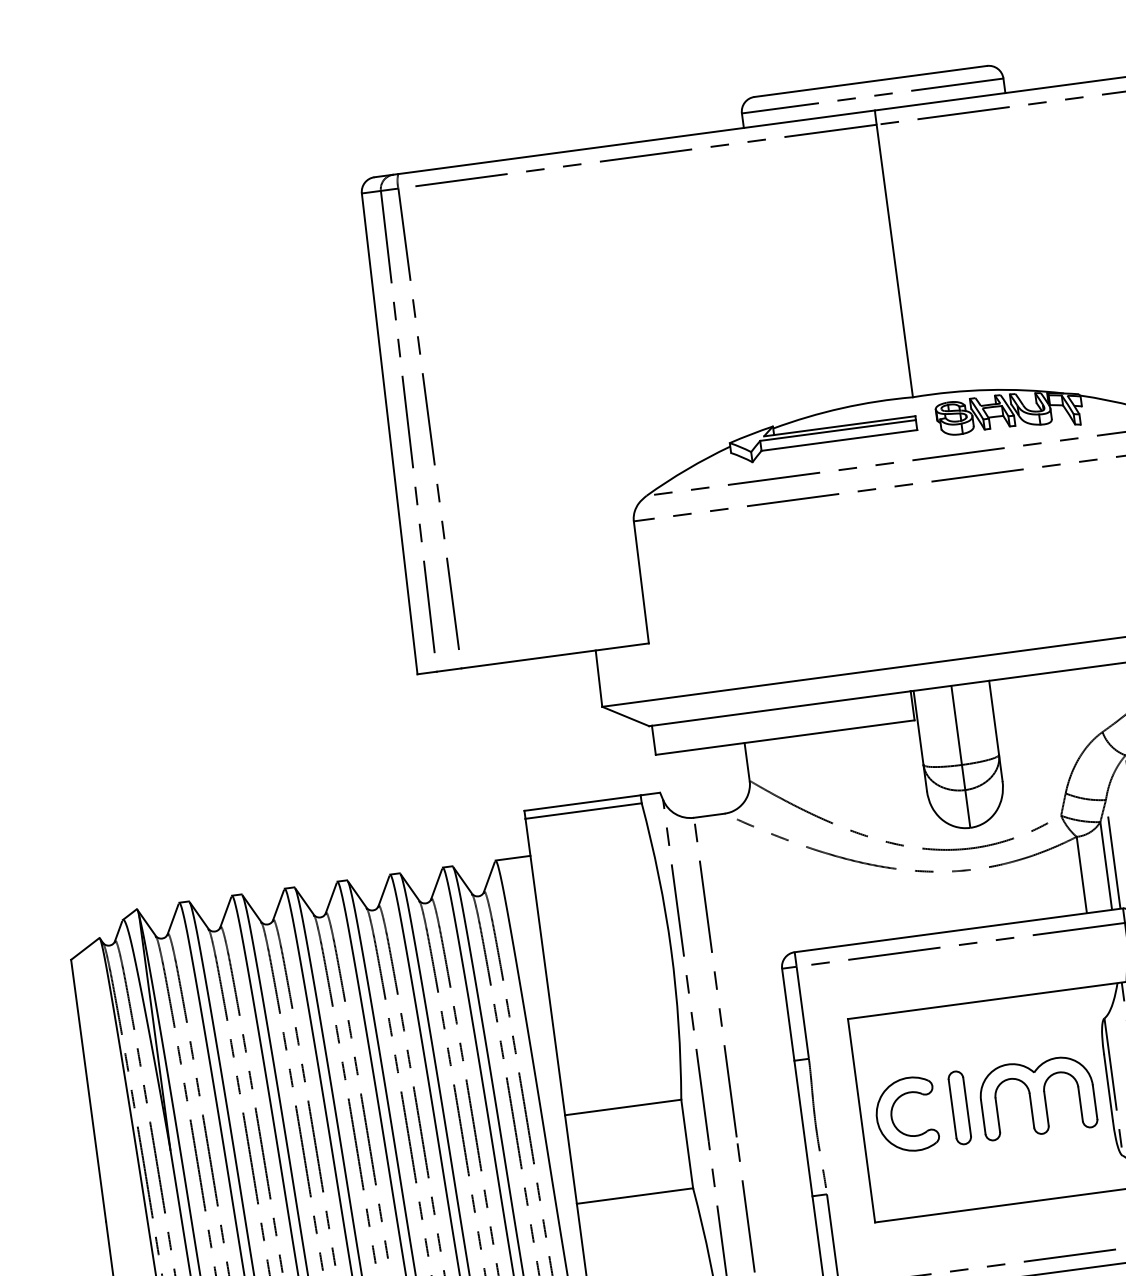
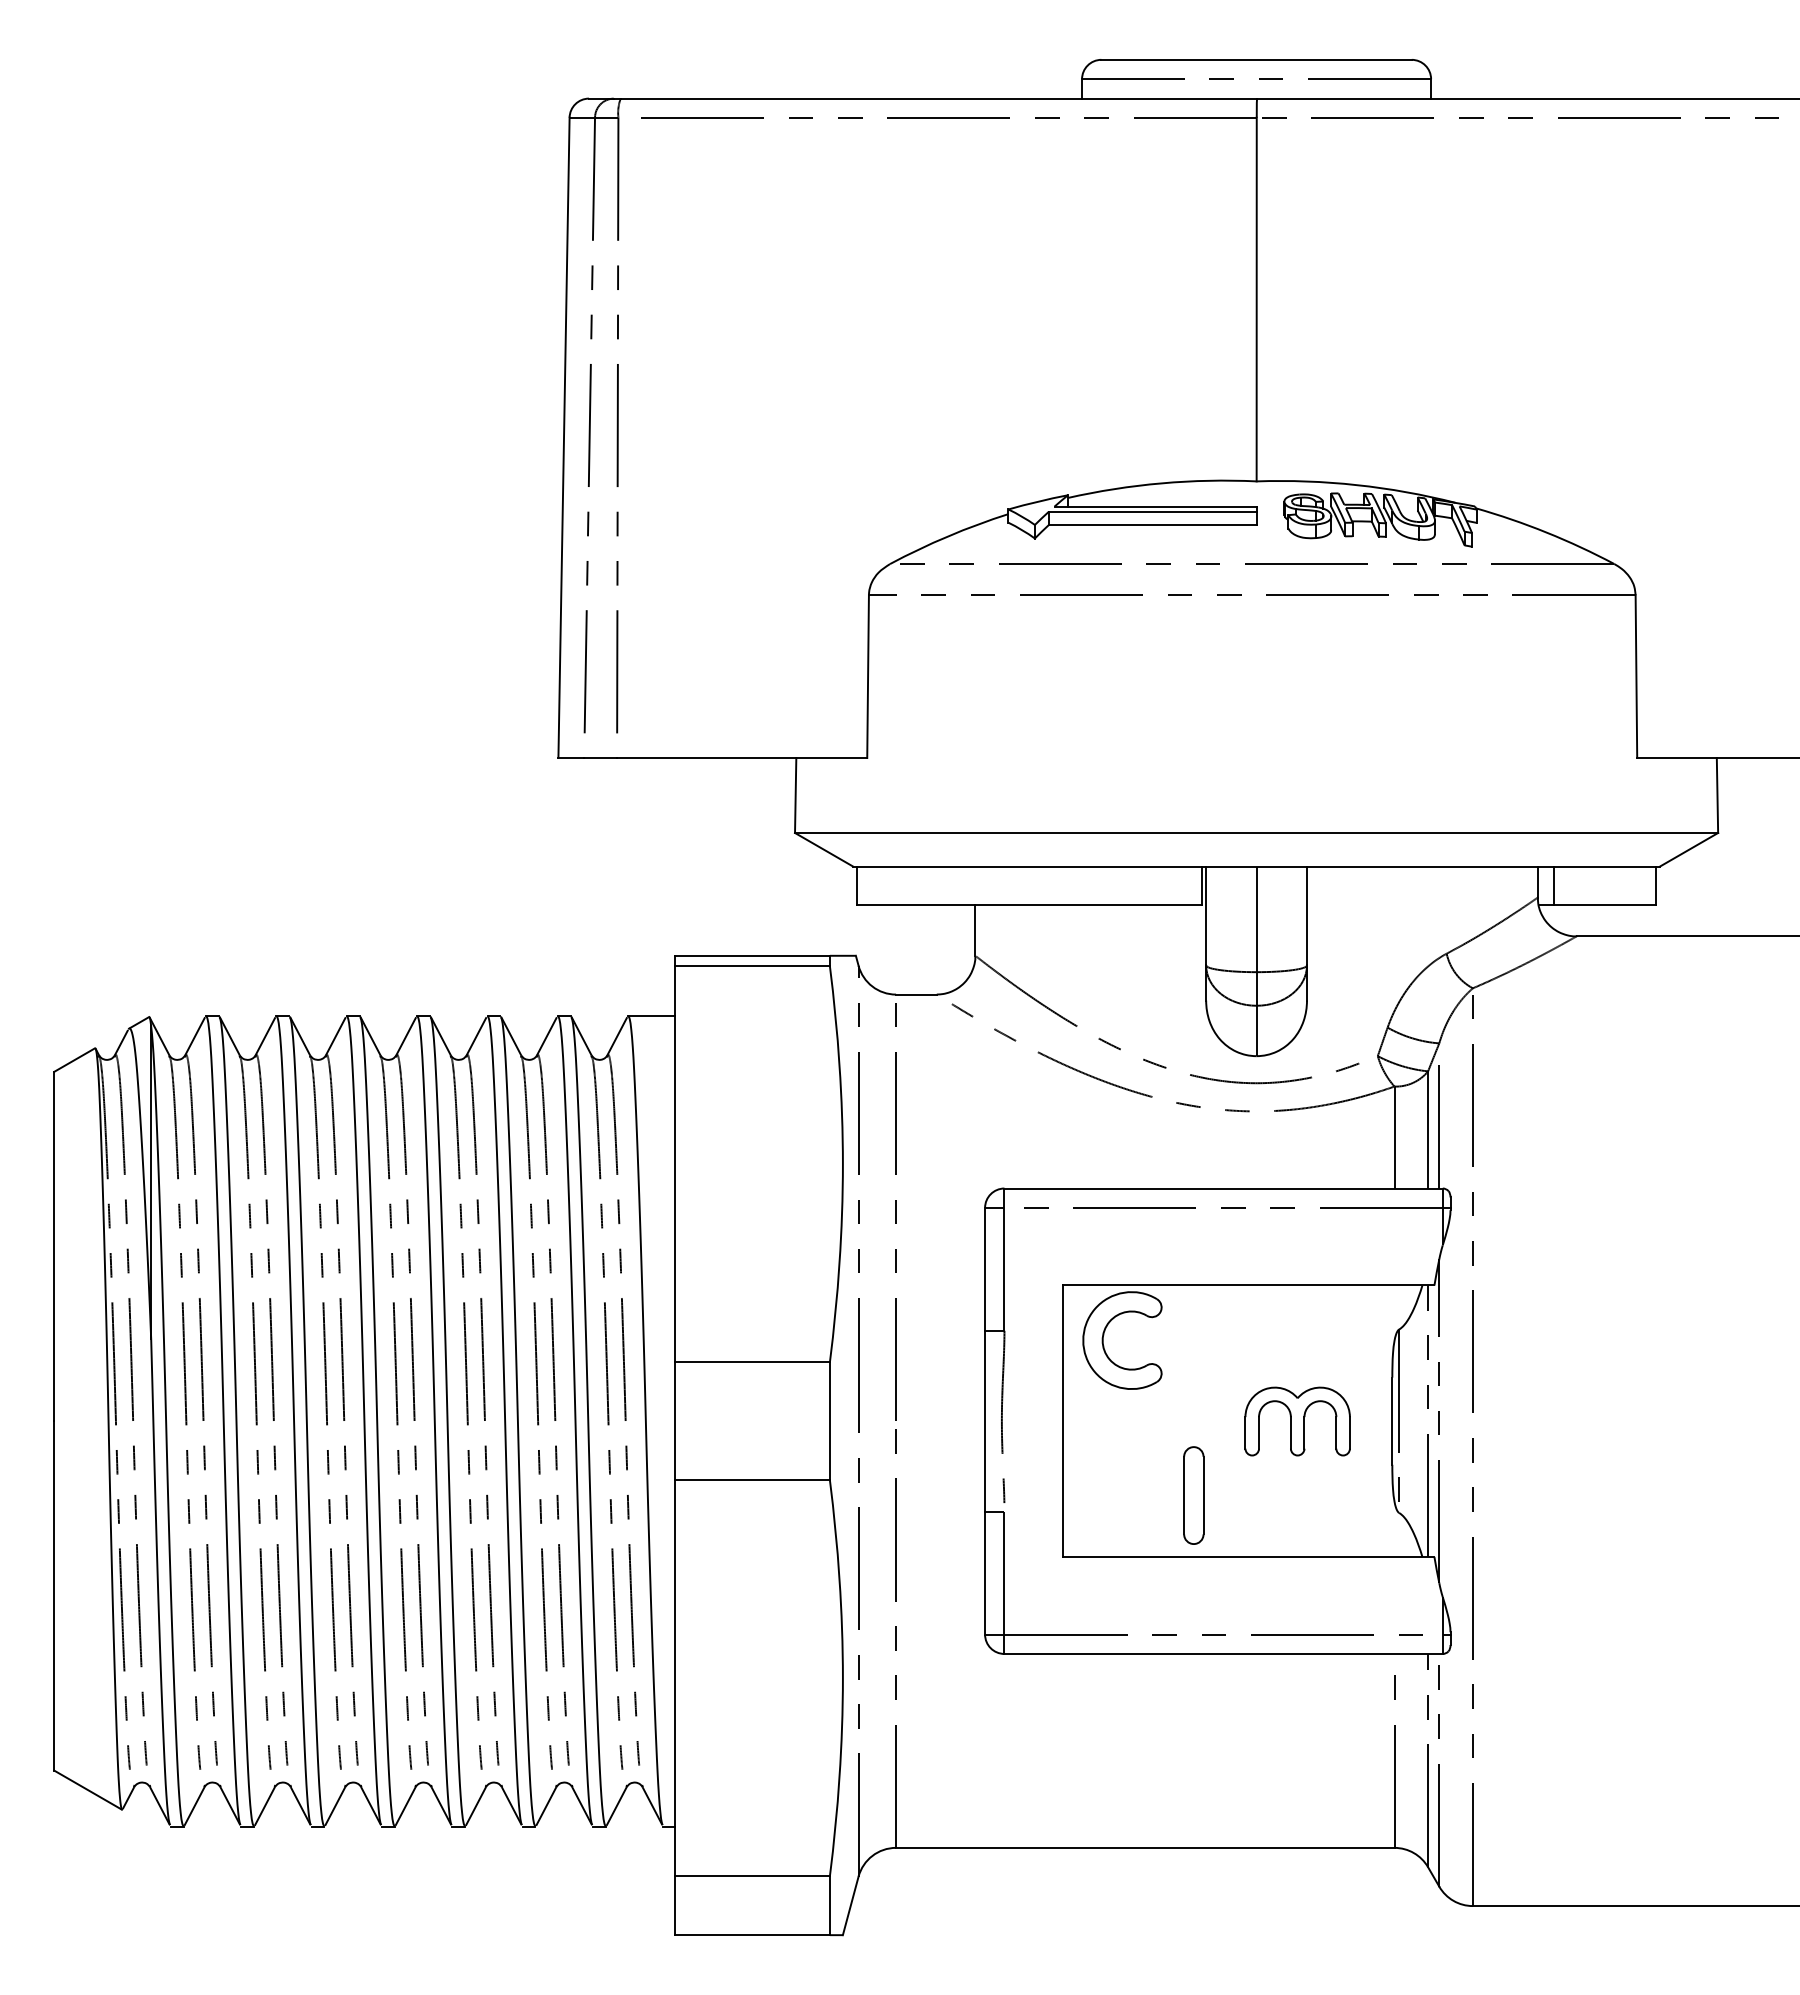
part: (1037, 1097) -> (1297, 1421), size x0.7
part: (959, 1107) -> (1193, 1495), moved
part: (892, 1113) -> (1104, 1335), moved

